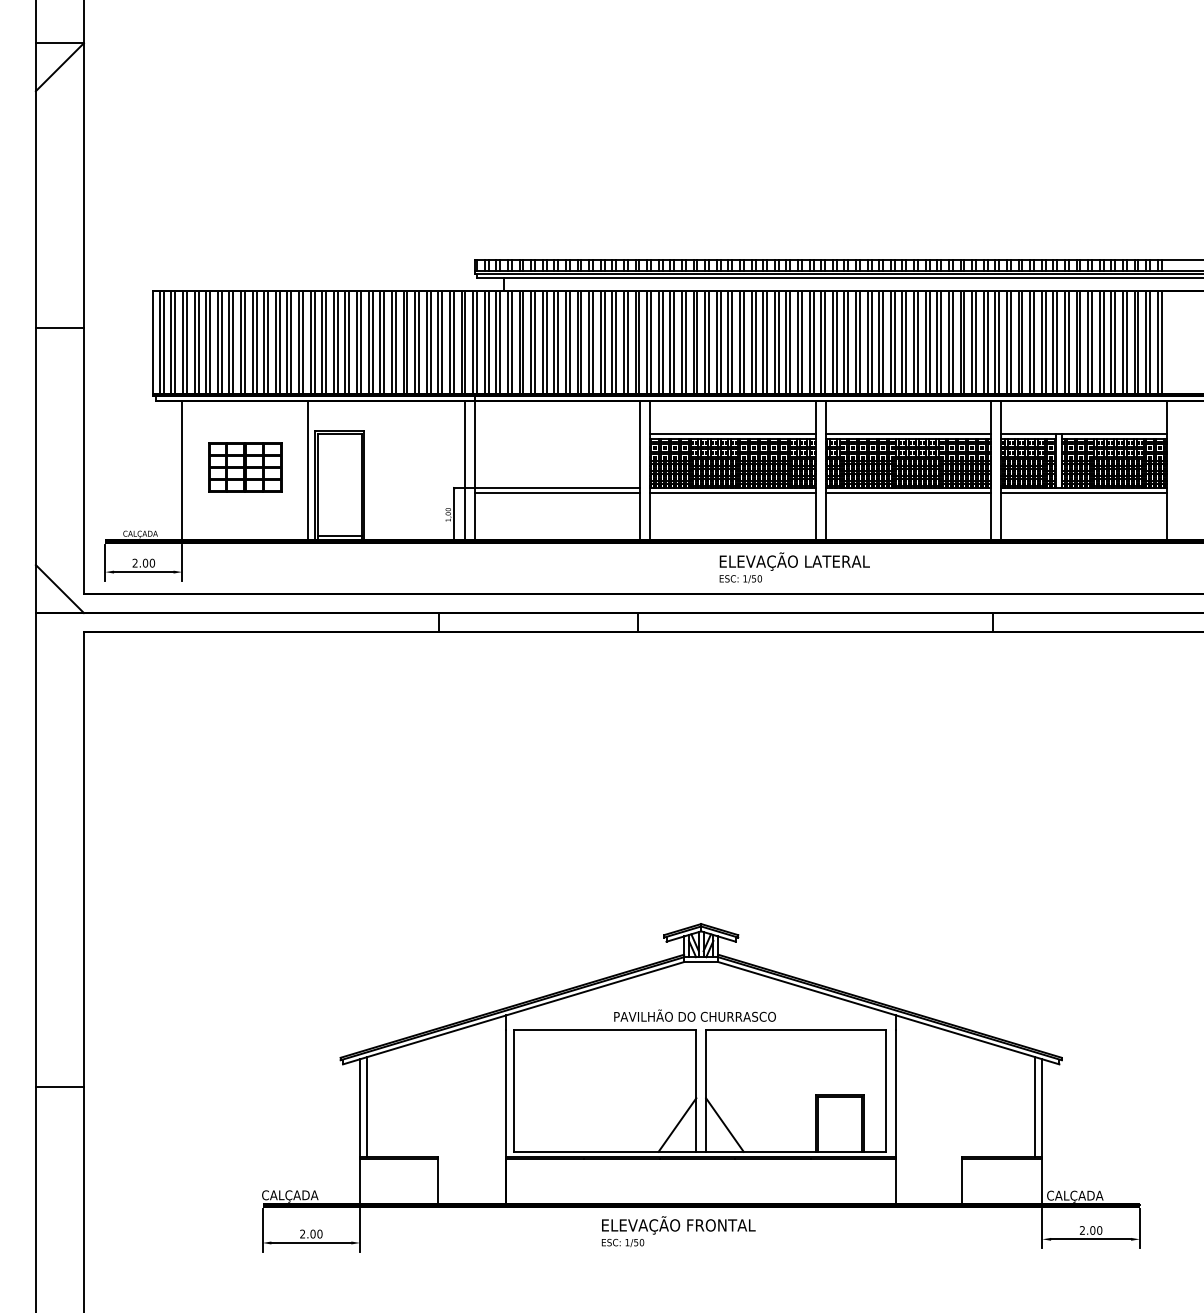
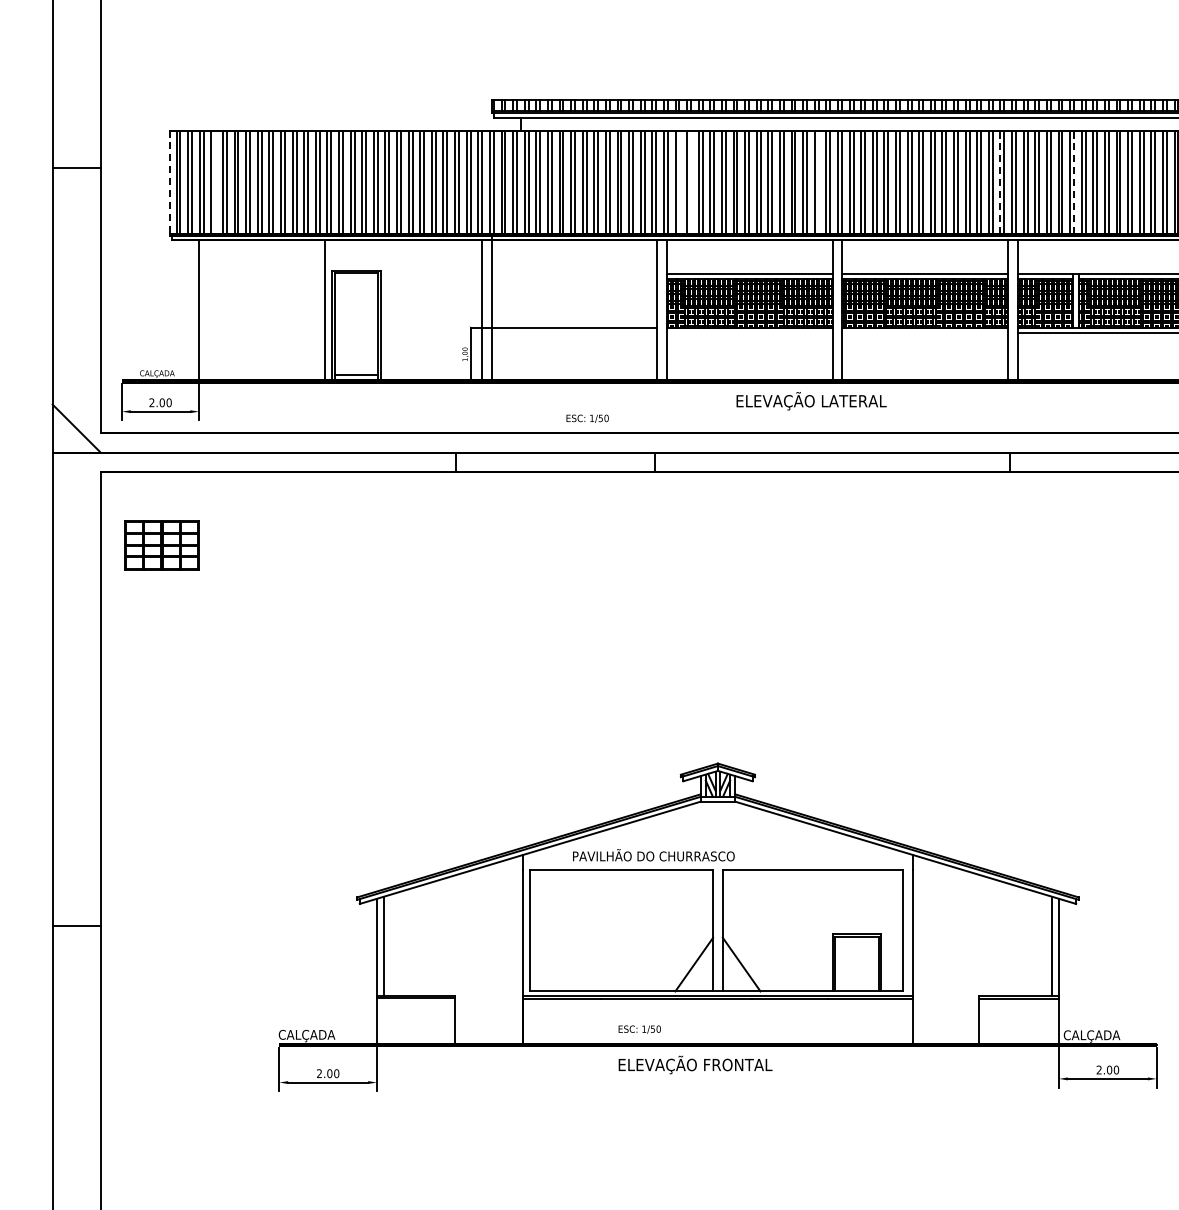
line: (198, 342) -> (215, 182), removed
line: (662, 342) -> (679, 182), removed
line: (674, 342) -> (691, 182), removed
line: (801, 342) -> (818, 182), removed
line: (983, 342) -> (1000, 182), solid -> dashed
line: (1057, 342) -> (1074, 182), solid -> dashed
line: (153, 343) -> (170, 183), solid -> dashed
part: (245, 467) -> (162, 545), moved
line: (557, 492) -> (574, 332), removed
line: (732, 492) -> (749, 332), removed
line: (908, 492) -> (925, 332), removed
text: (740, 579) -> (587, 419), moved
text: (694, 1015) -> (653, 855), moved
text: (622, 1243) -> (639, 1030), moved

